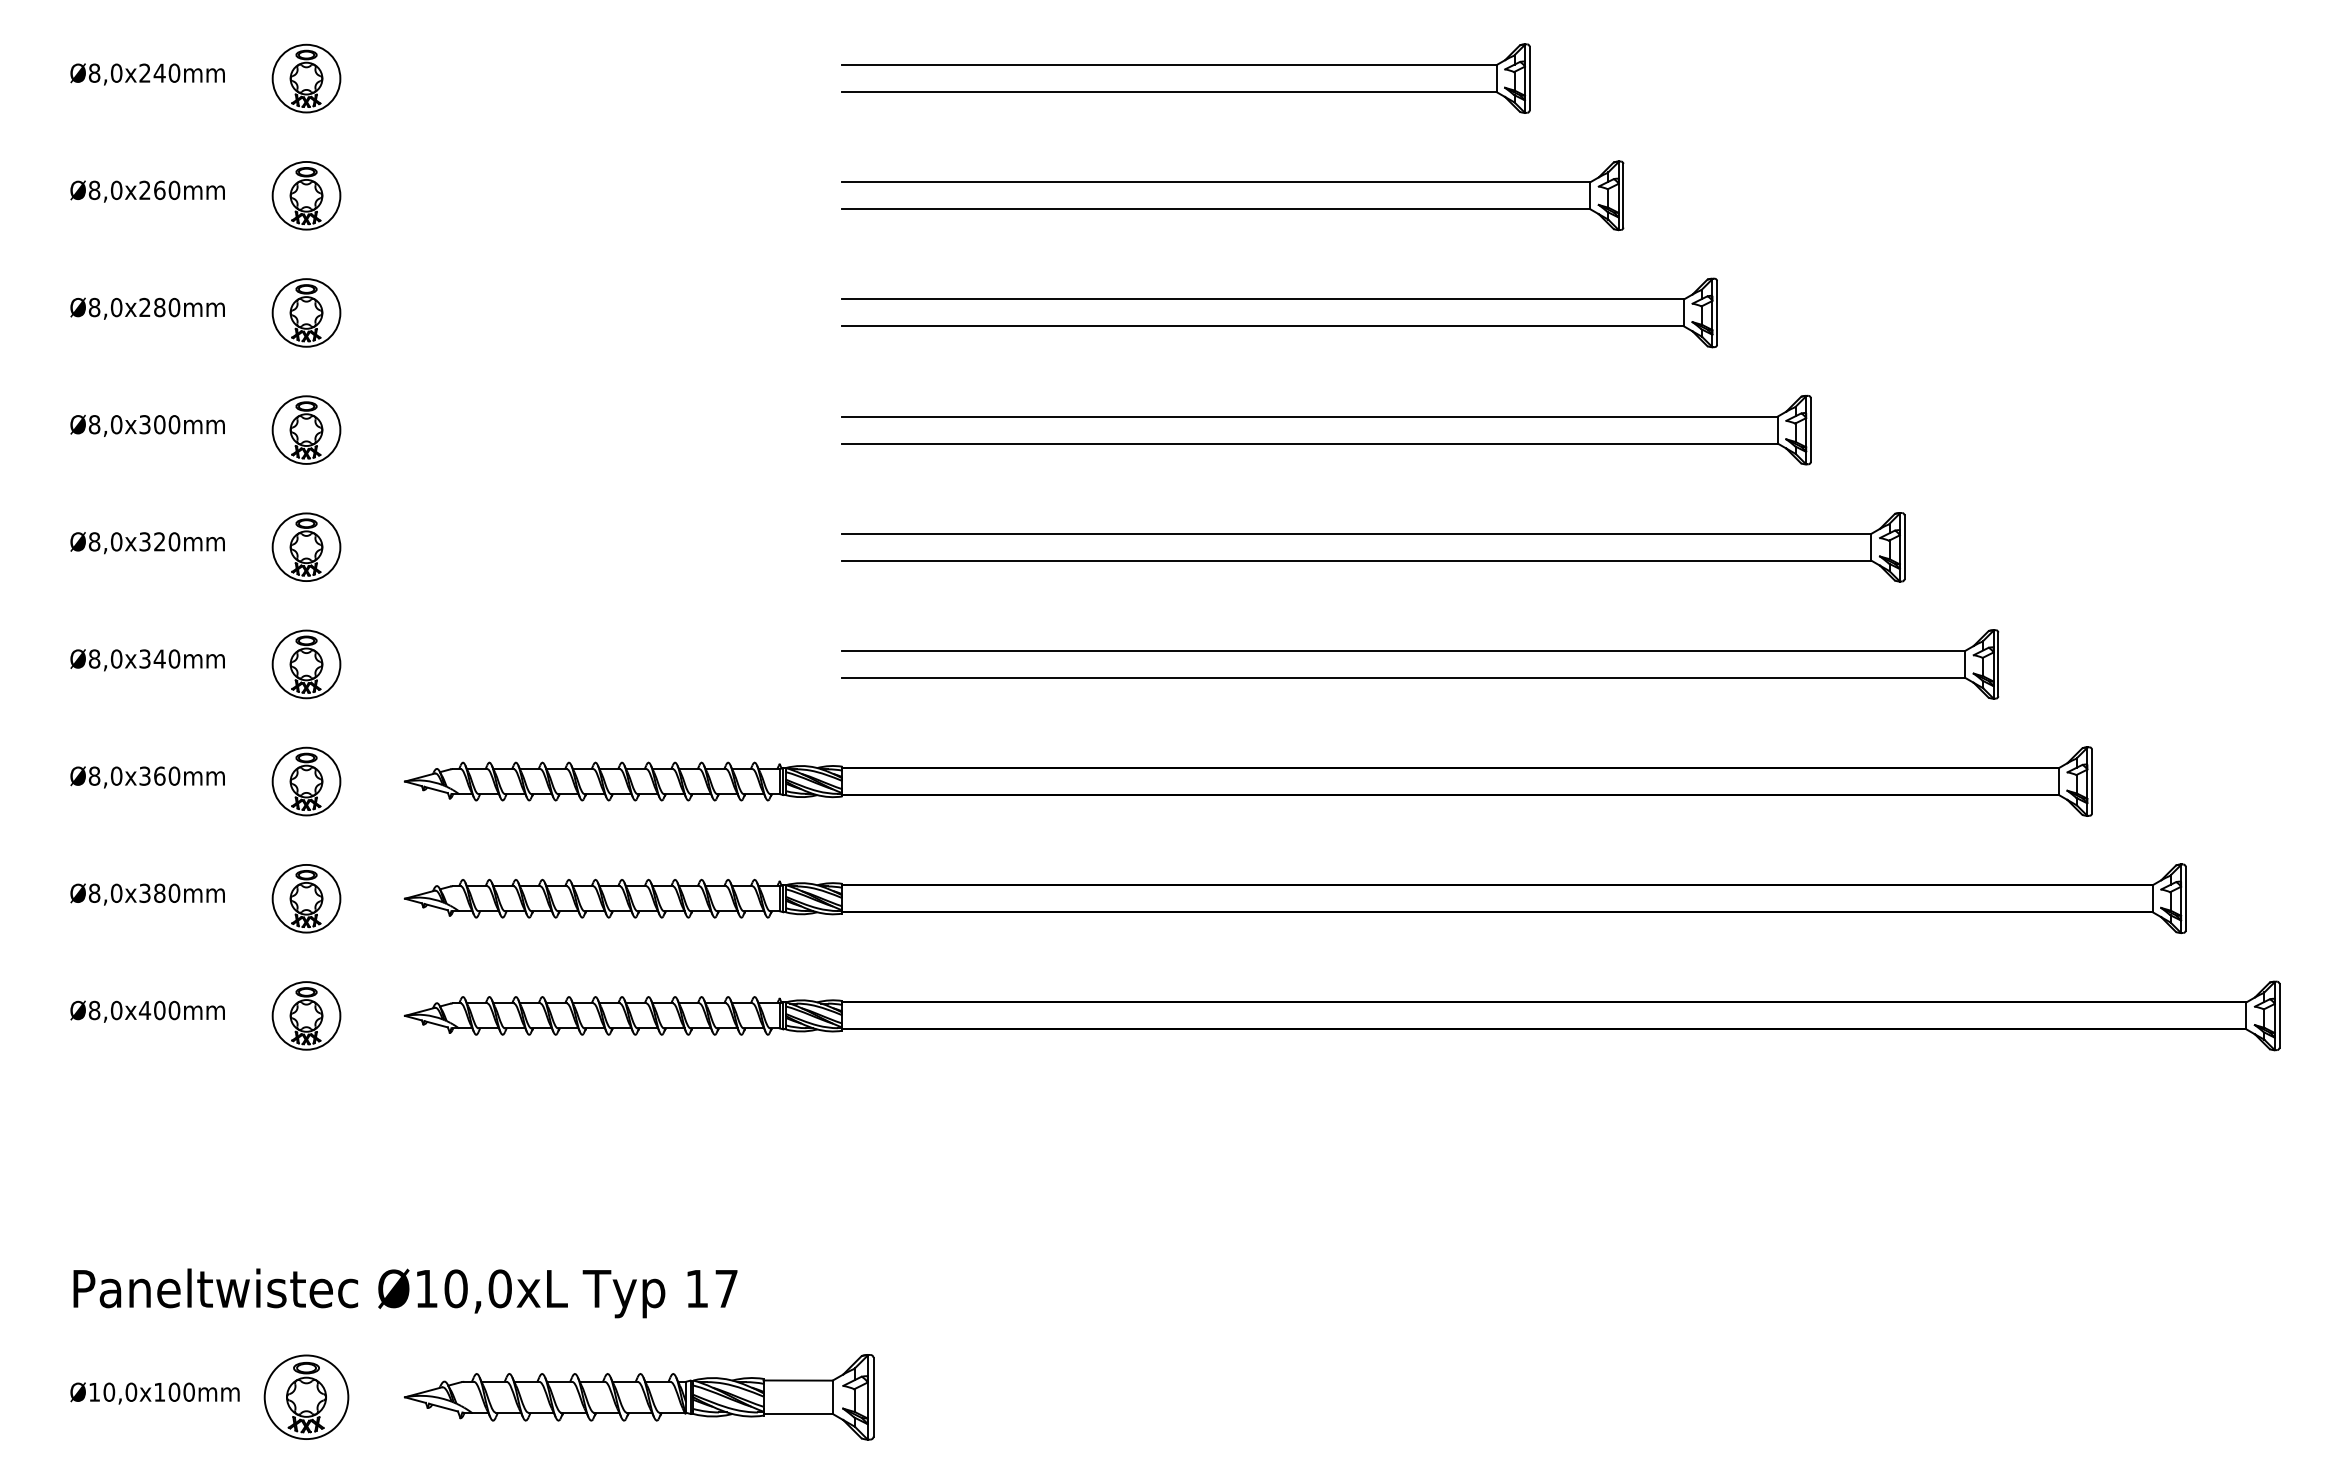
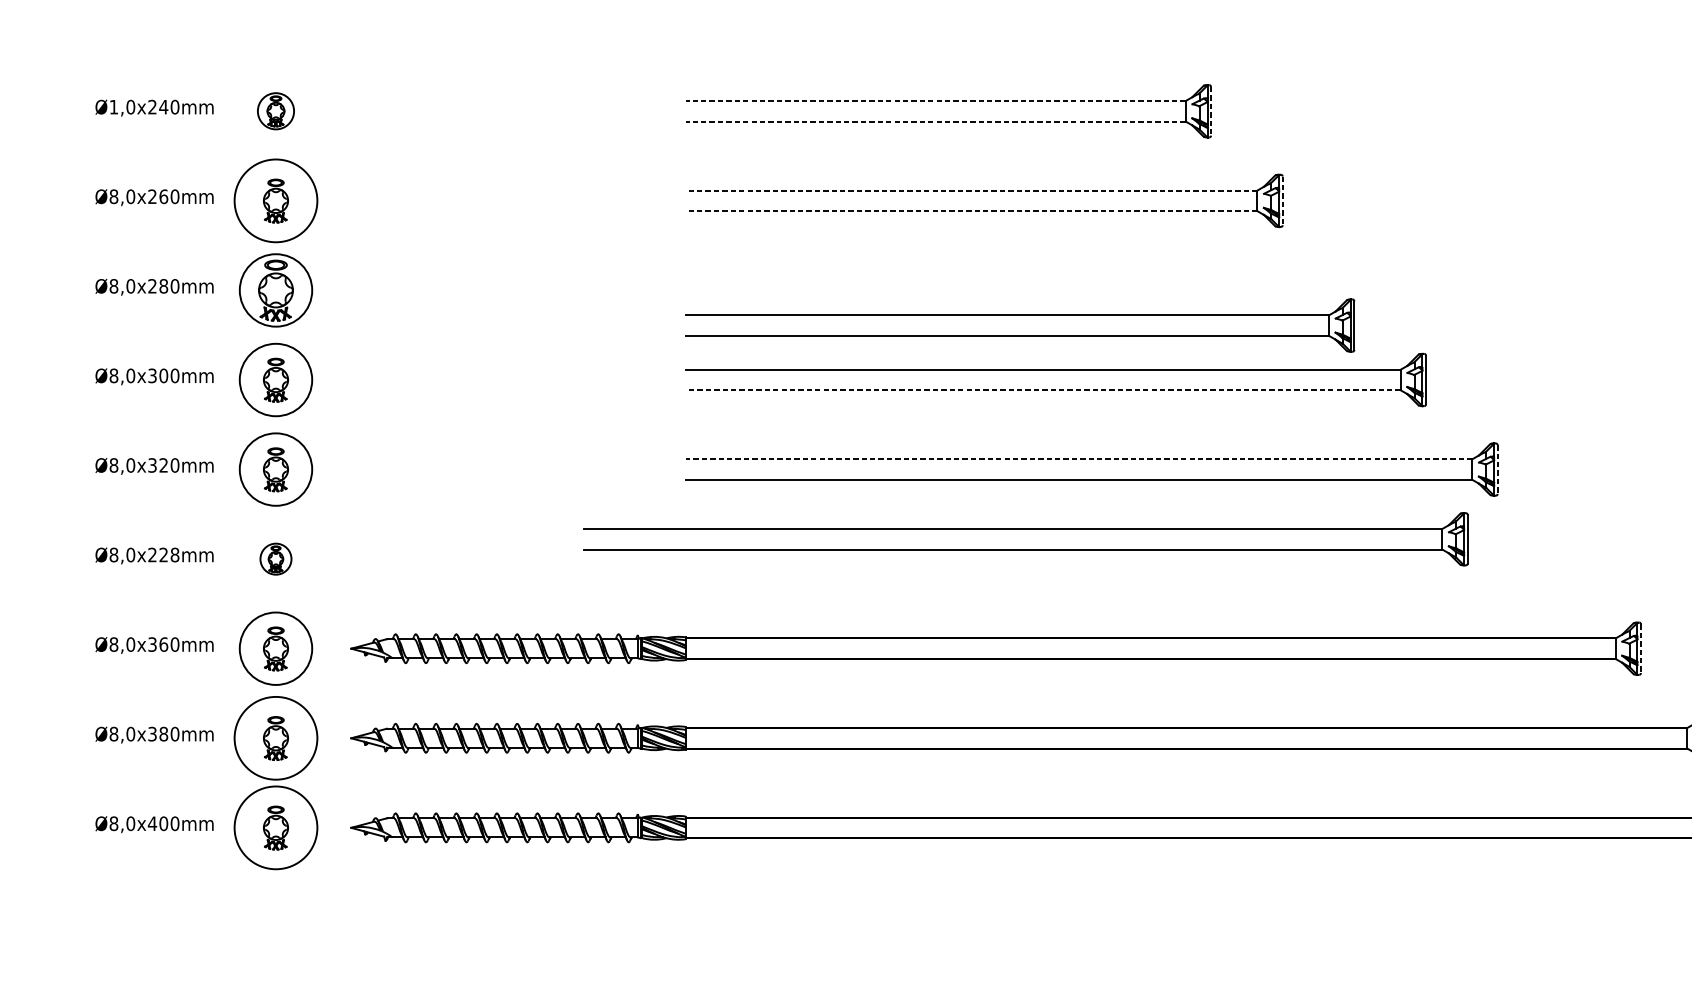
line: (1169, 65) -> (935, 101), solid -> dashed
text: (94, 72) -> (113, 106), Ø8,0x240mm -> Ø1,0x240mm
part: (306, 78) -> (275, 111), size x0.7
line: (1529, 78) -> (1210, 111), solid -> dashed
line: (1169, 92) -> (935, 121), solid -> dashed
line: (1216, 182) -> (971, 190), solid -> dashed
circle: (306, 195) -> (275, 200), size x1.6
line: (1623, 195) -> (1282, 200), solid -> dashed
line: (1216, 209) -> (971, 211), solid -> dashed
part: (1279, 299) -> (1019, 315), moved
part: (306, 312) -> (275, 290), size x1.4
circle: (306, 429) -> (275, 379), size x1.4
line: (1310, 443) -> (1043, 390), solid -> dashed
line: (1356, 533) -> (1078, 459), solid -> dashed
circle: (306, 547) -> (275, 469), size x1.4
line: (1904, 547) -> (1497, 469), solid -> dashed
part: (1420, 651) -> (1025, 529), moved
text: (159, 658) -> (163, 554), Ø8,0x340mm -> Ø8,0x228mm
part: (306, 664) -> (275, 559), size x0.6
circle: (306, 781) -> (275, 648), size x1.4
line: (2092, 781) -> (1641, 648), solid -> dashed
circle: (306, 898) -> (275, 738), size x1.6
circle: (306, 1015) -> (275, 827), size x1.6

